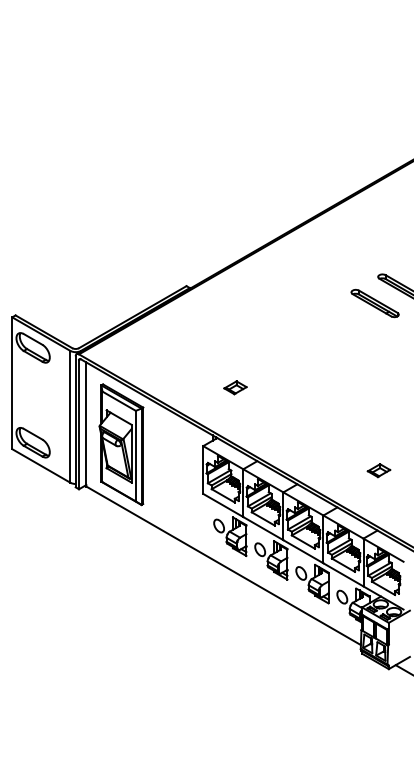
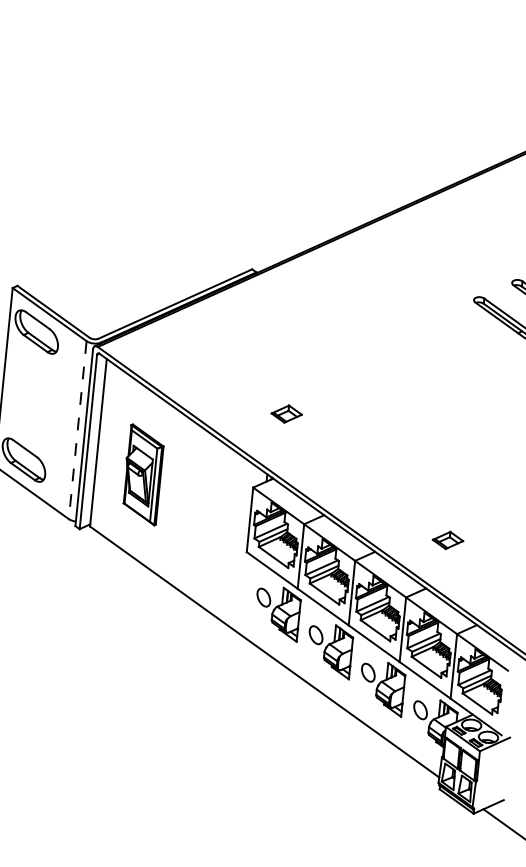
part: (235, 387) -> (286, 413), moved
line: (70, 416) -> (77, 429), solid -> dashed
part: (121, 444) -> (143, 474), size x0.6
part: (378, 470) -> (447, 540), moved

